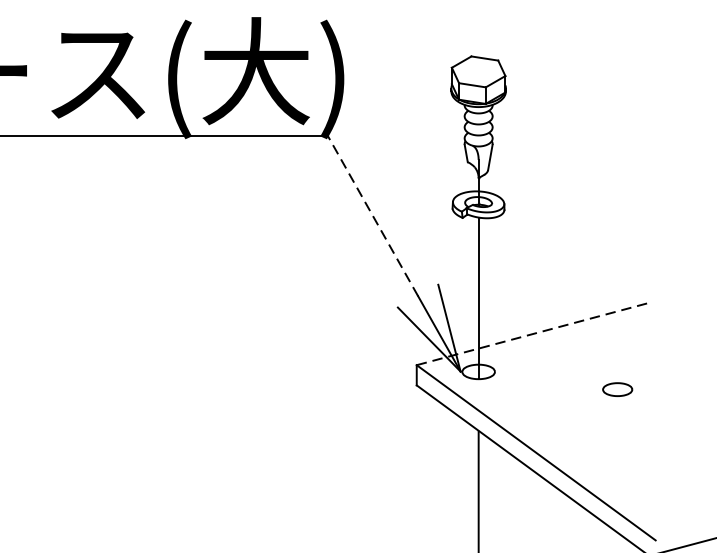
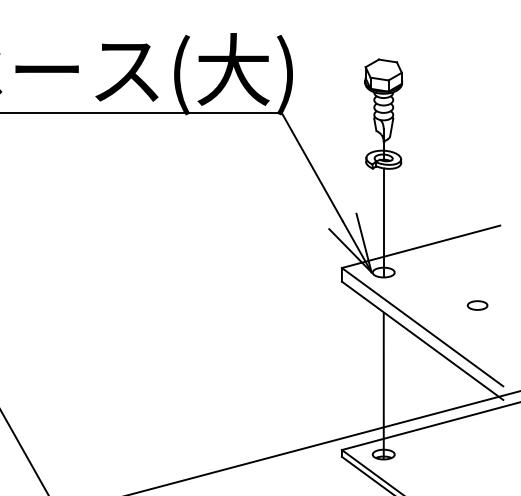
line: (373, 214) -> (312, 166), dashed -> solid
line: (534, 333) -> (421, 246), dashed -> solid
part: (617, 389) -> (477, 305), moved

